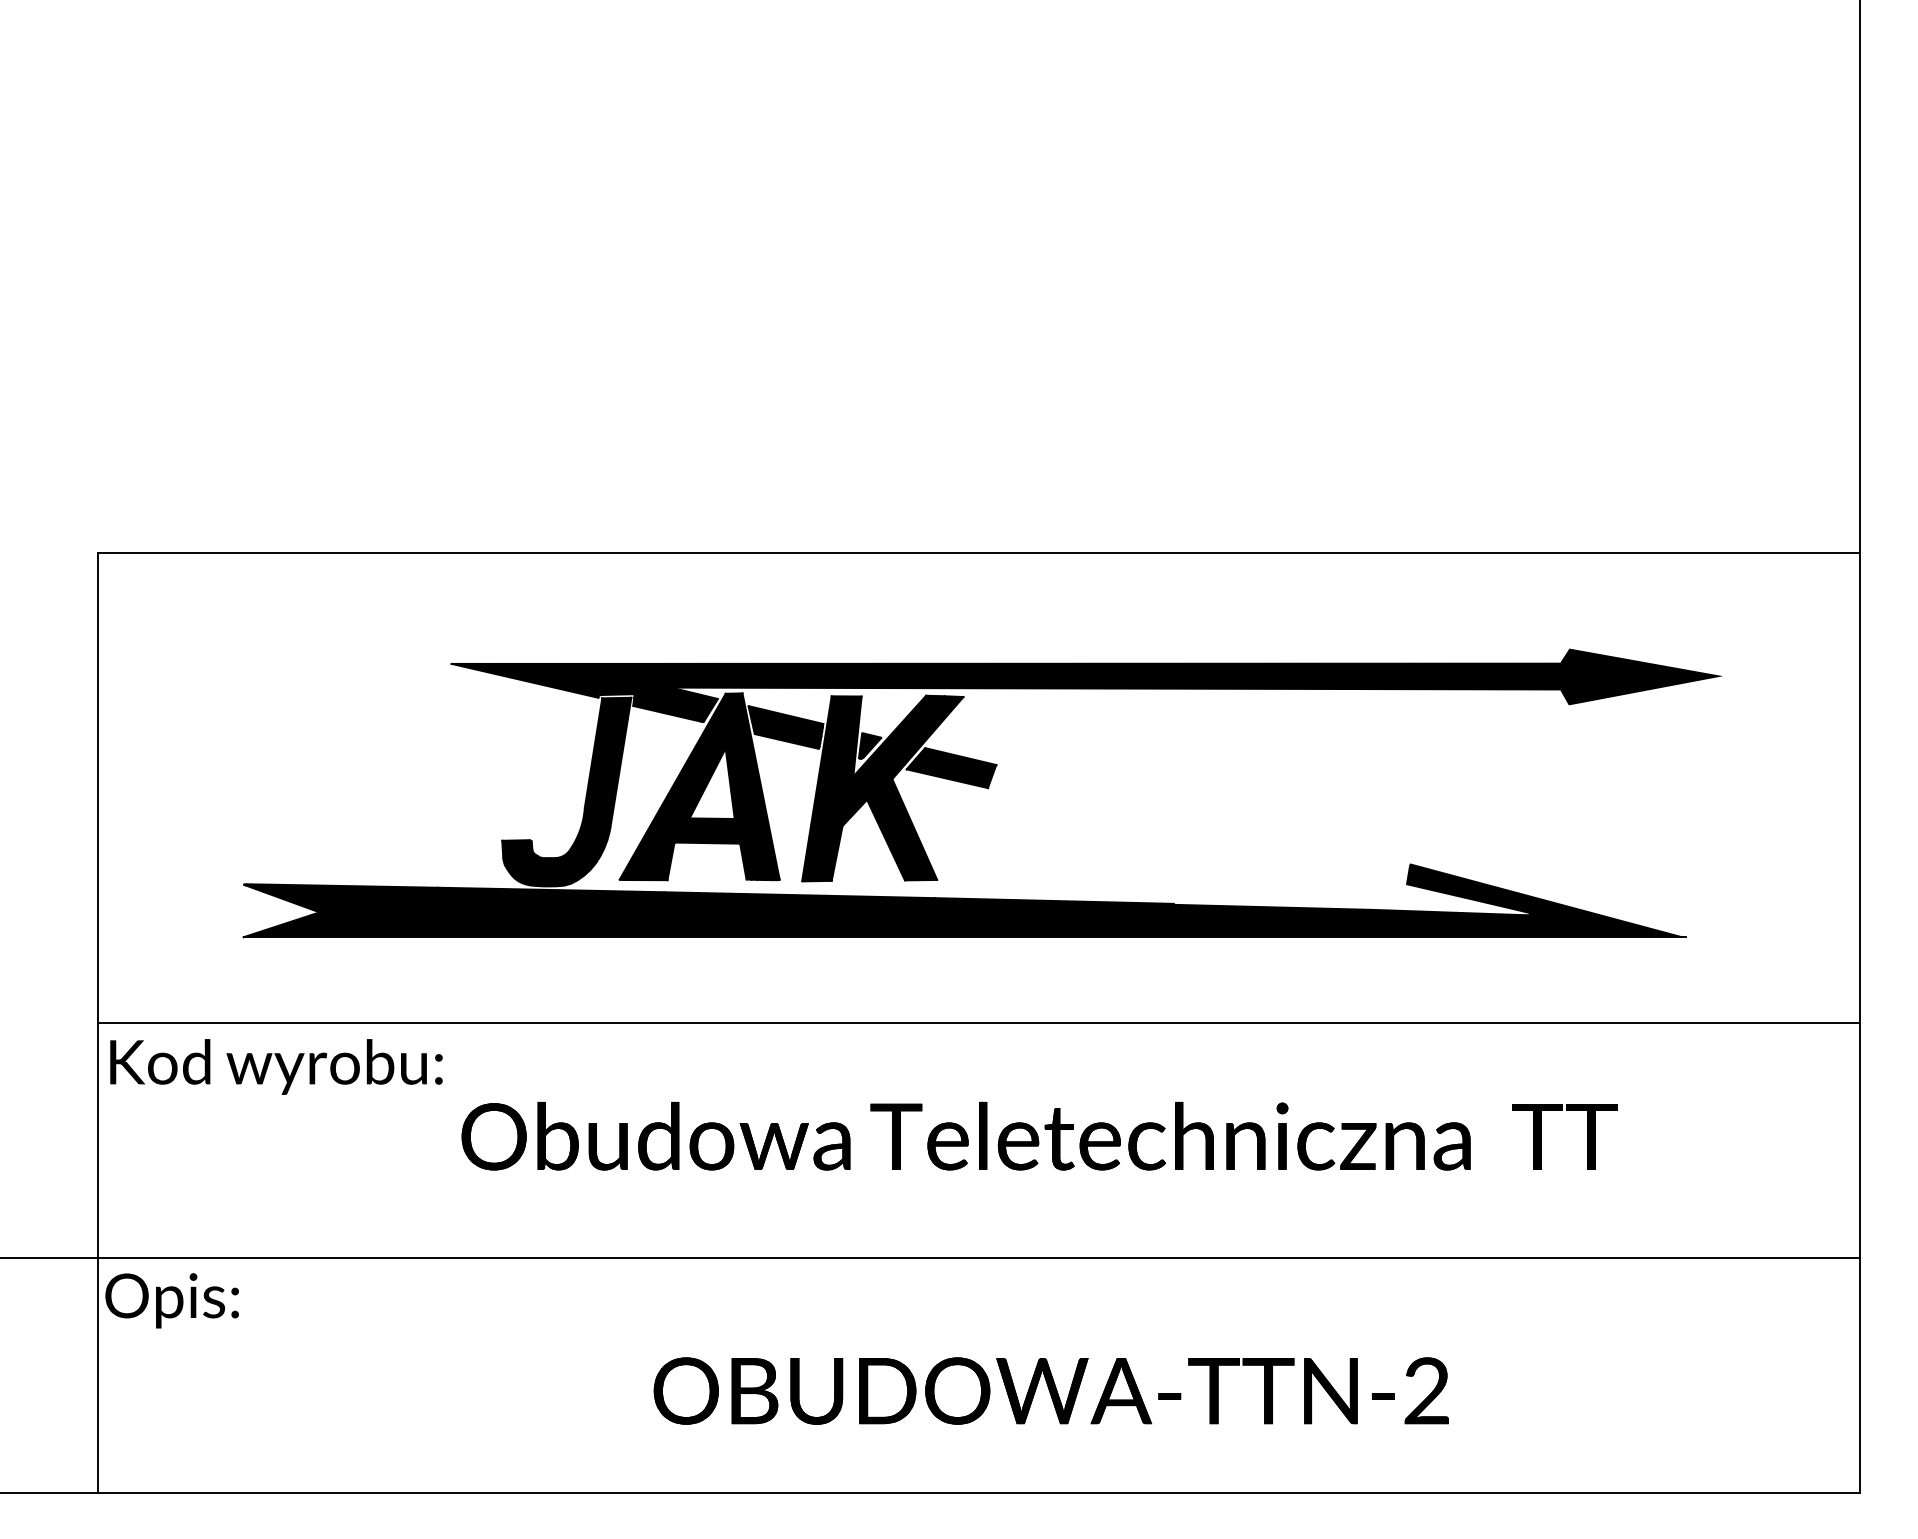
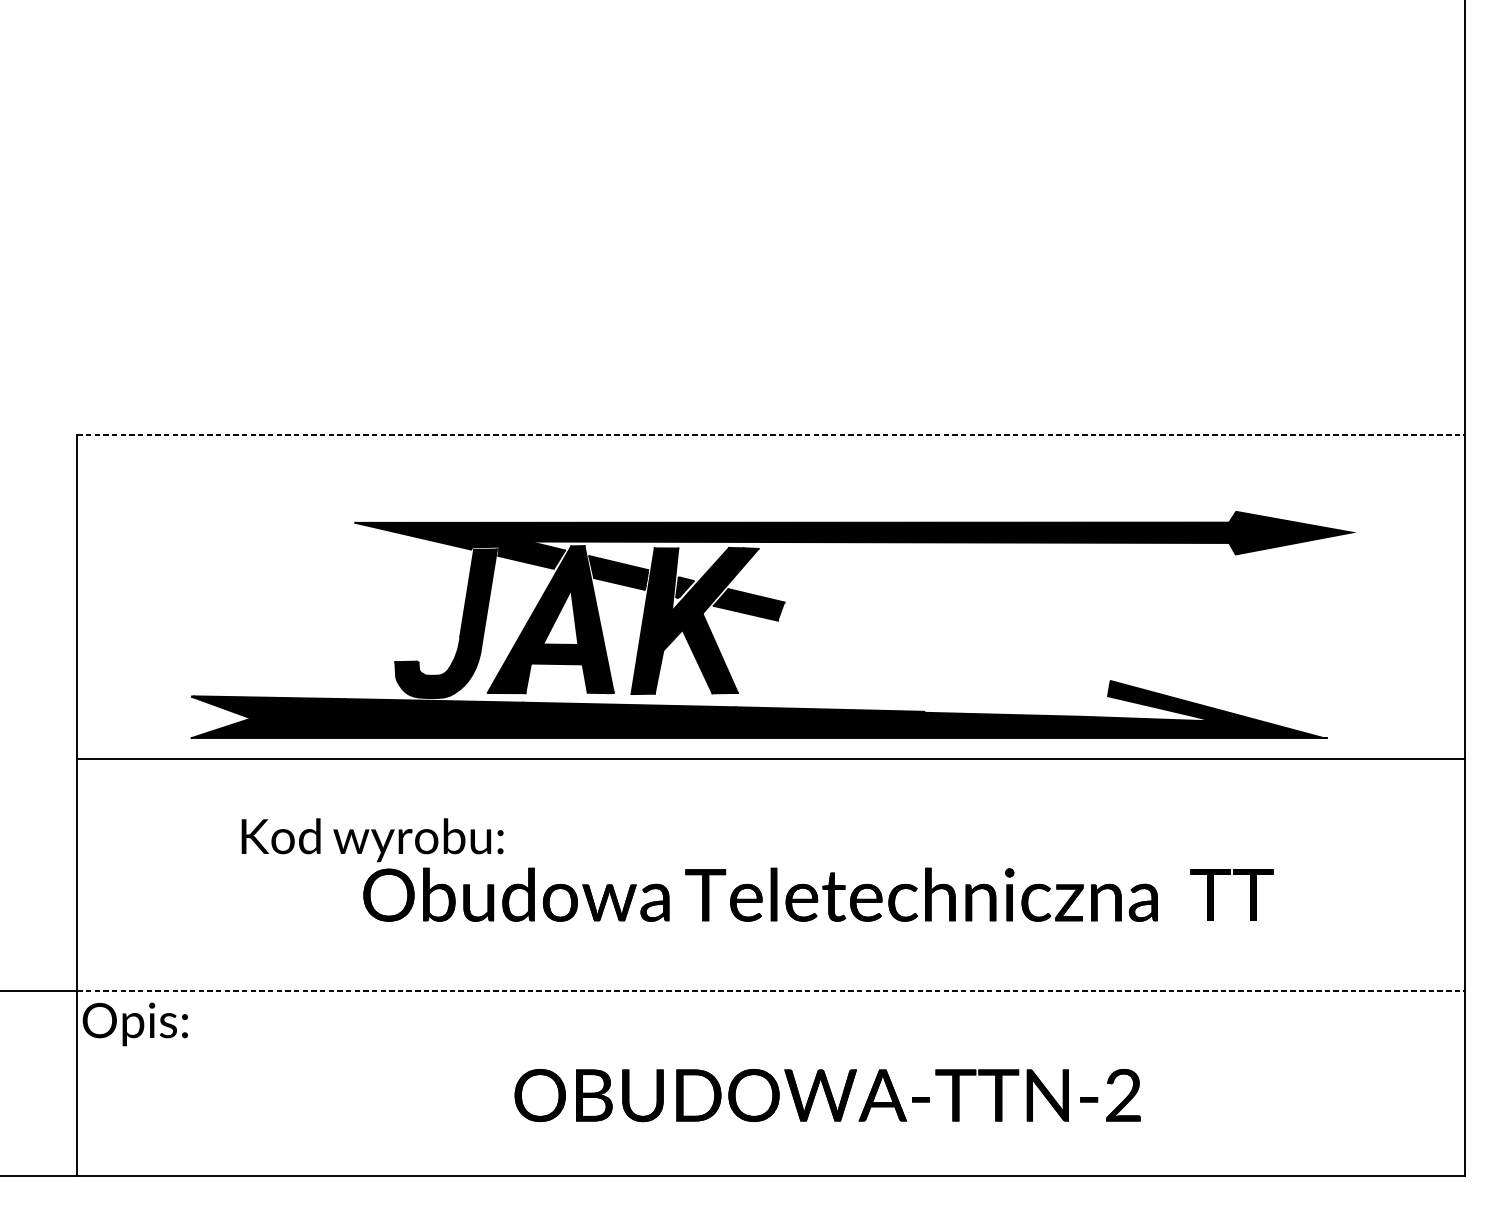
line: (979, 552) -> (771, 435), solid -> dashed
line: (979, 1022) -> (771, 758), moved
text: (276, 1066) -> (372, 839), moved
line: (979, 1257) -> (771, 990), solid -> dashed

